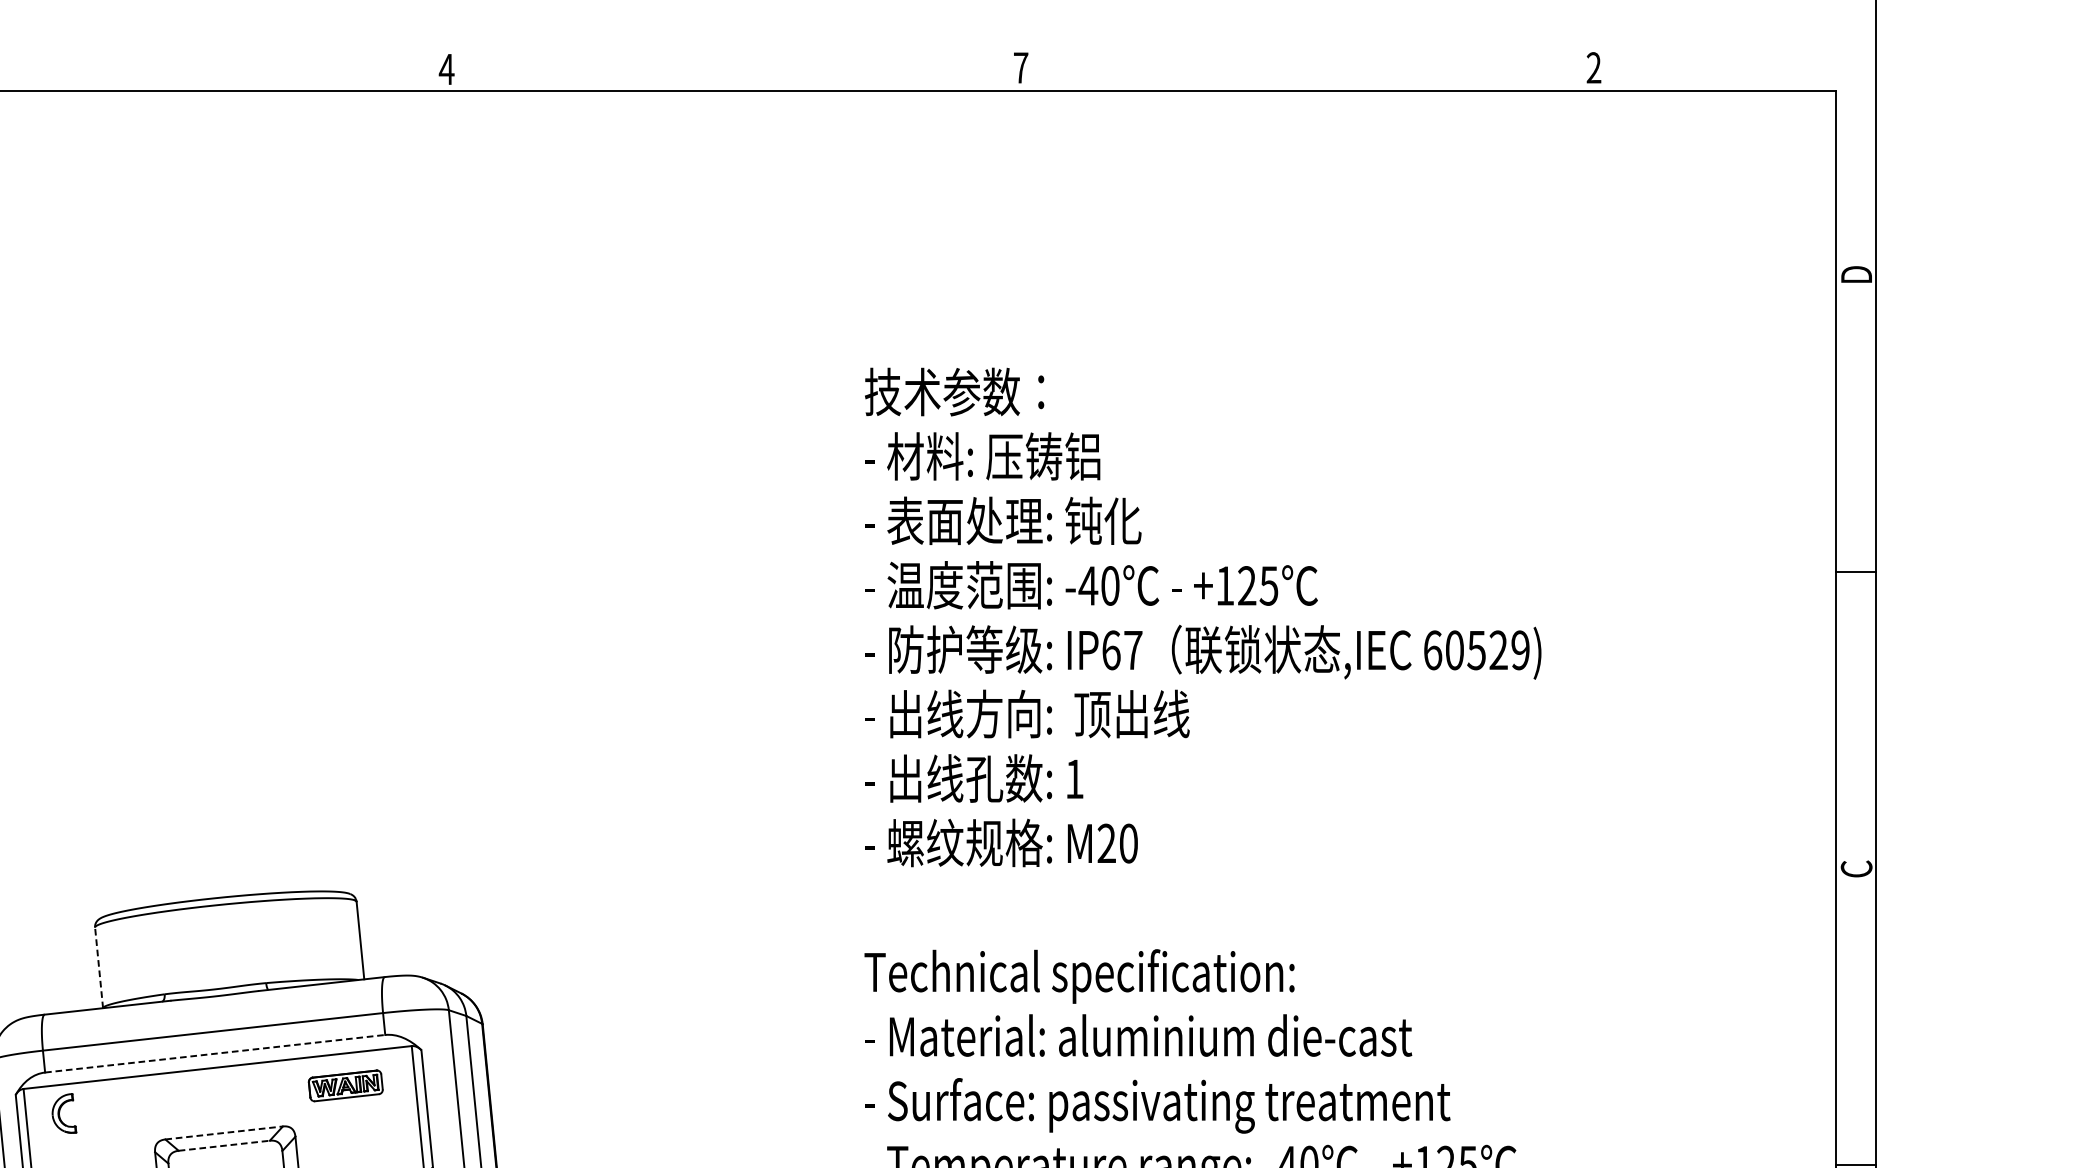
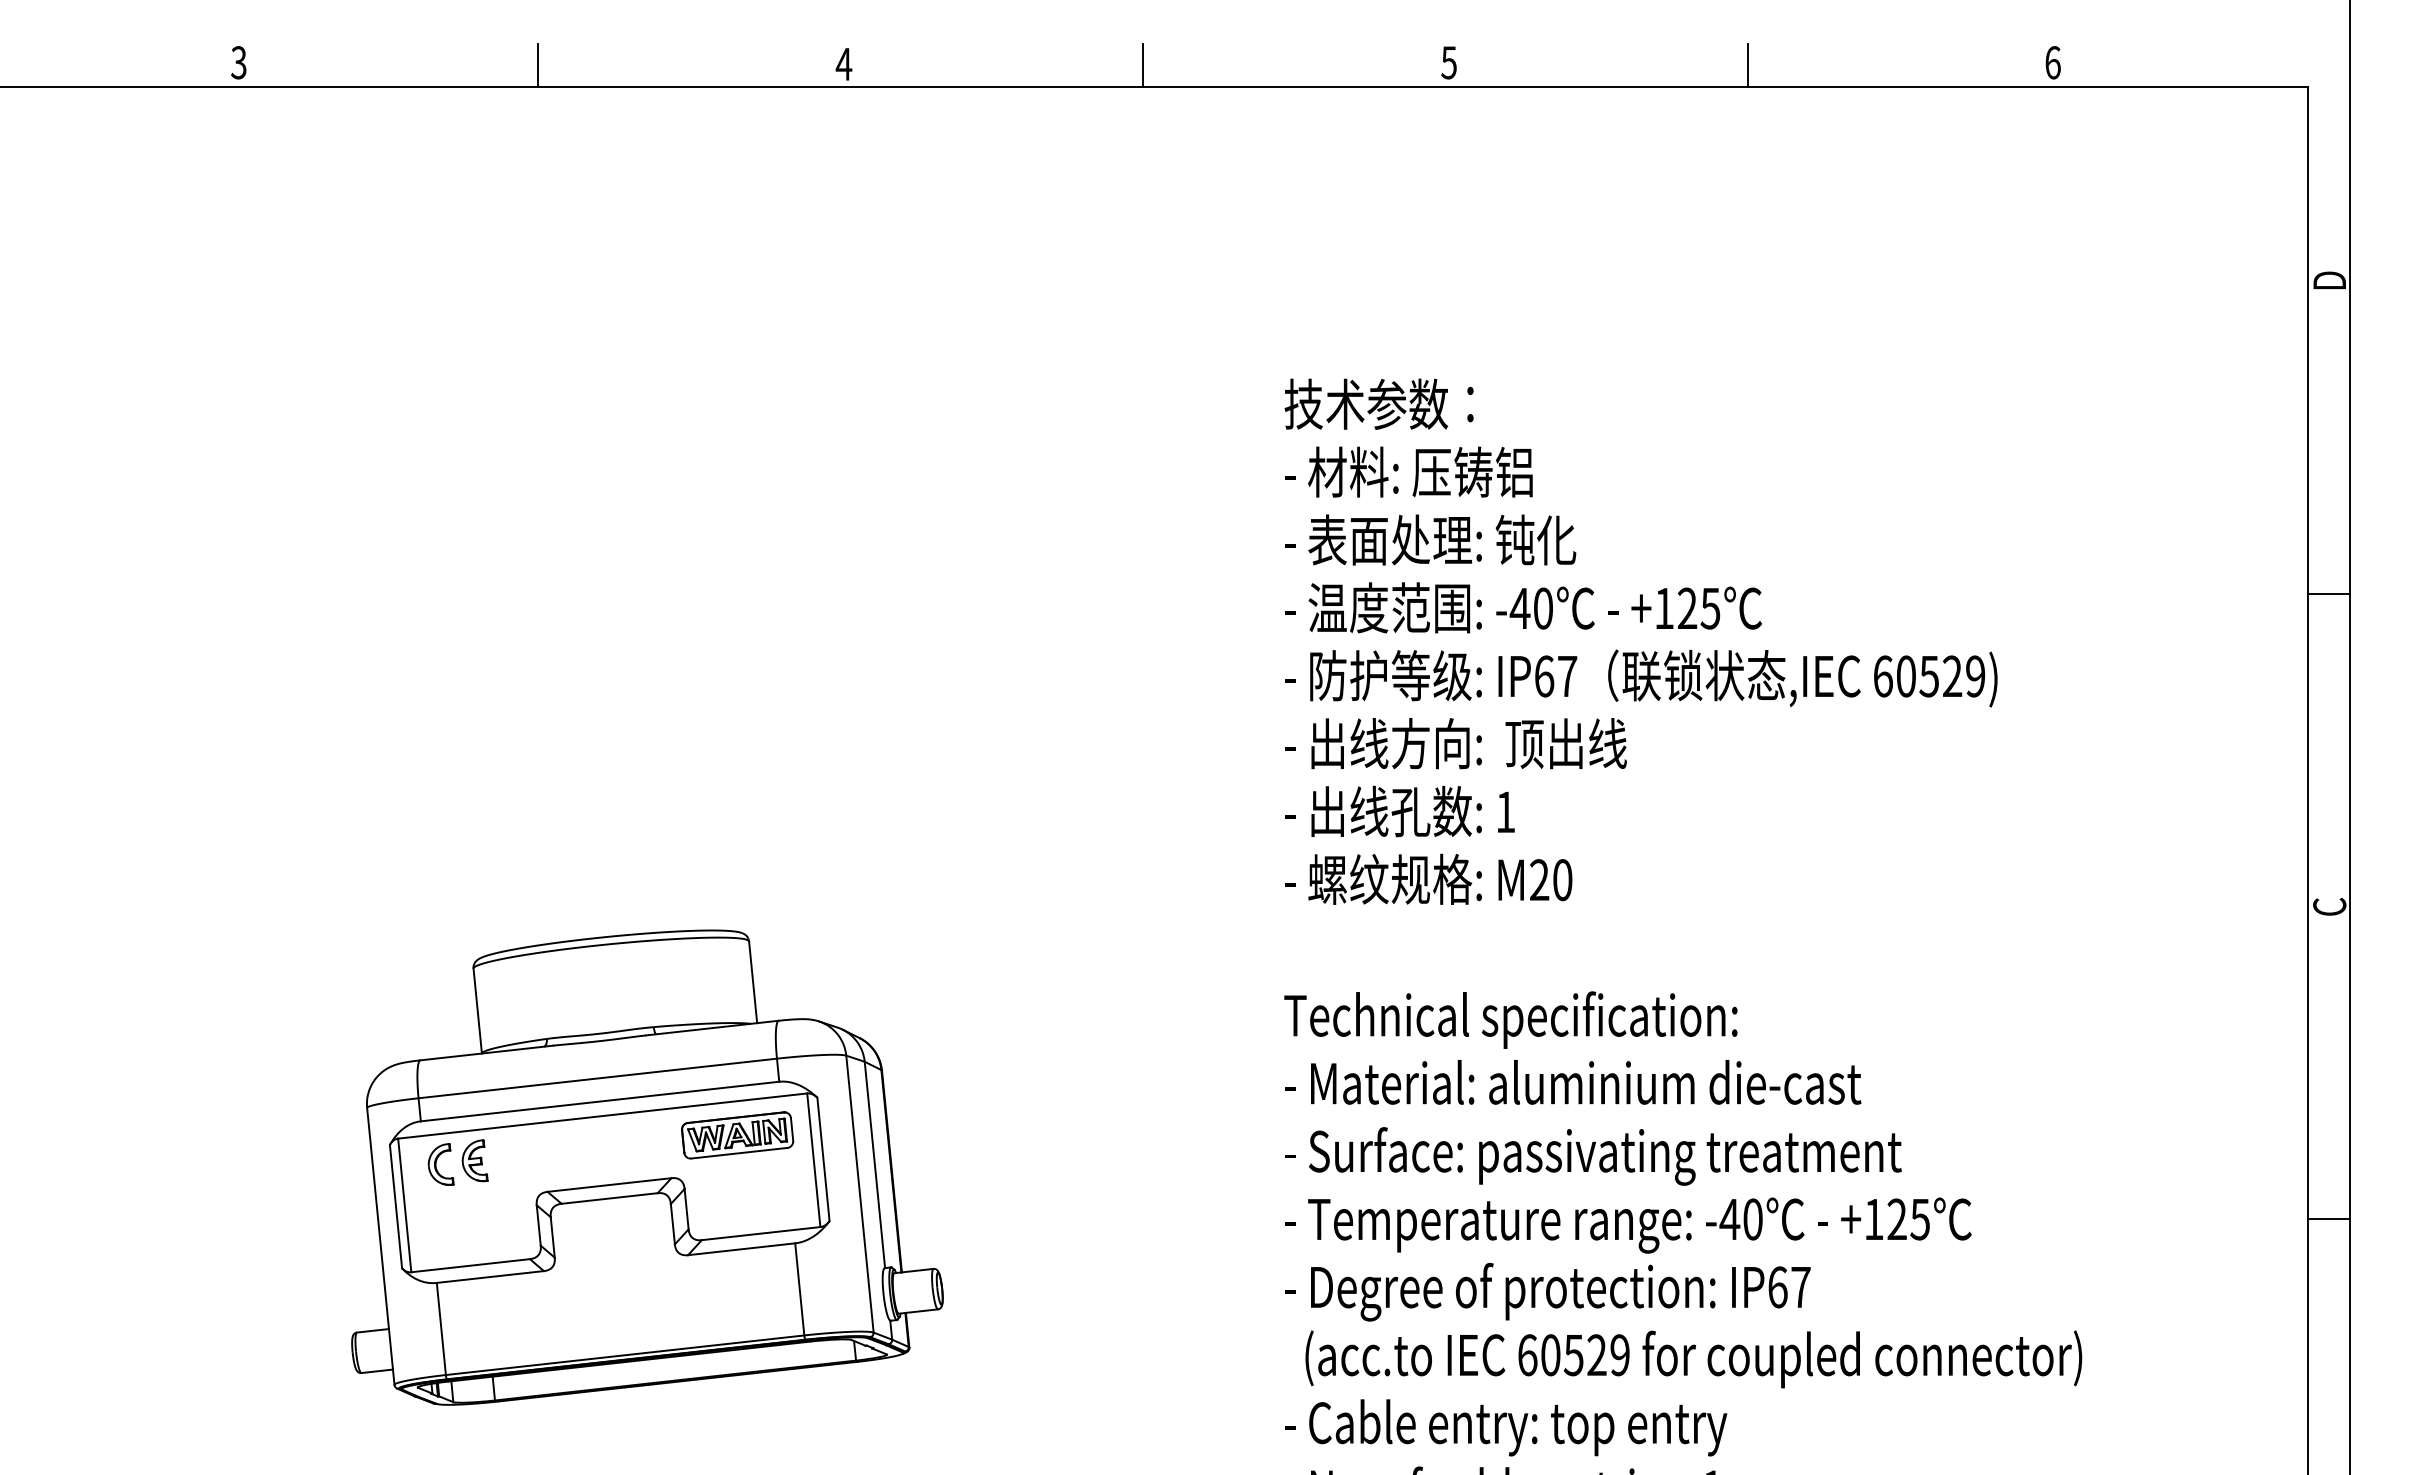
text: (1020, 67) -> (1448, 62), 7 -> 5
text: (1593, 67) -> (2052, 62), 2 -> 6
line: (155, 70) -> (537, 65), added
line: (729, 70) -> (1142, 65), added
line: (1304, 70) -> (1747, 65), added
line: (98, 968) -> (477, 1011), dashed -> solid
line: (215, 1053) -> (600, 1101), dashed -> solid
part: (345, 1085) -> (737, 1135), size x1.43
part: (96, 1109) -> (474, 1160), added
line: (225, 1132) -> (610, 1184), dashed -> solid
line: (225, 1145) -> (610, 1198), dashed -> solid

